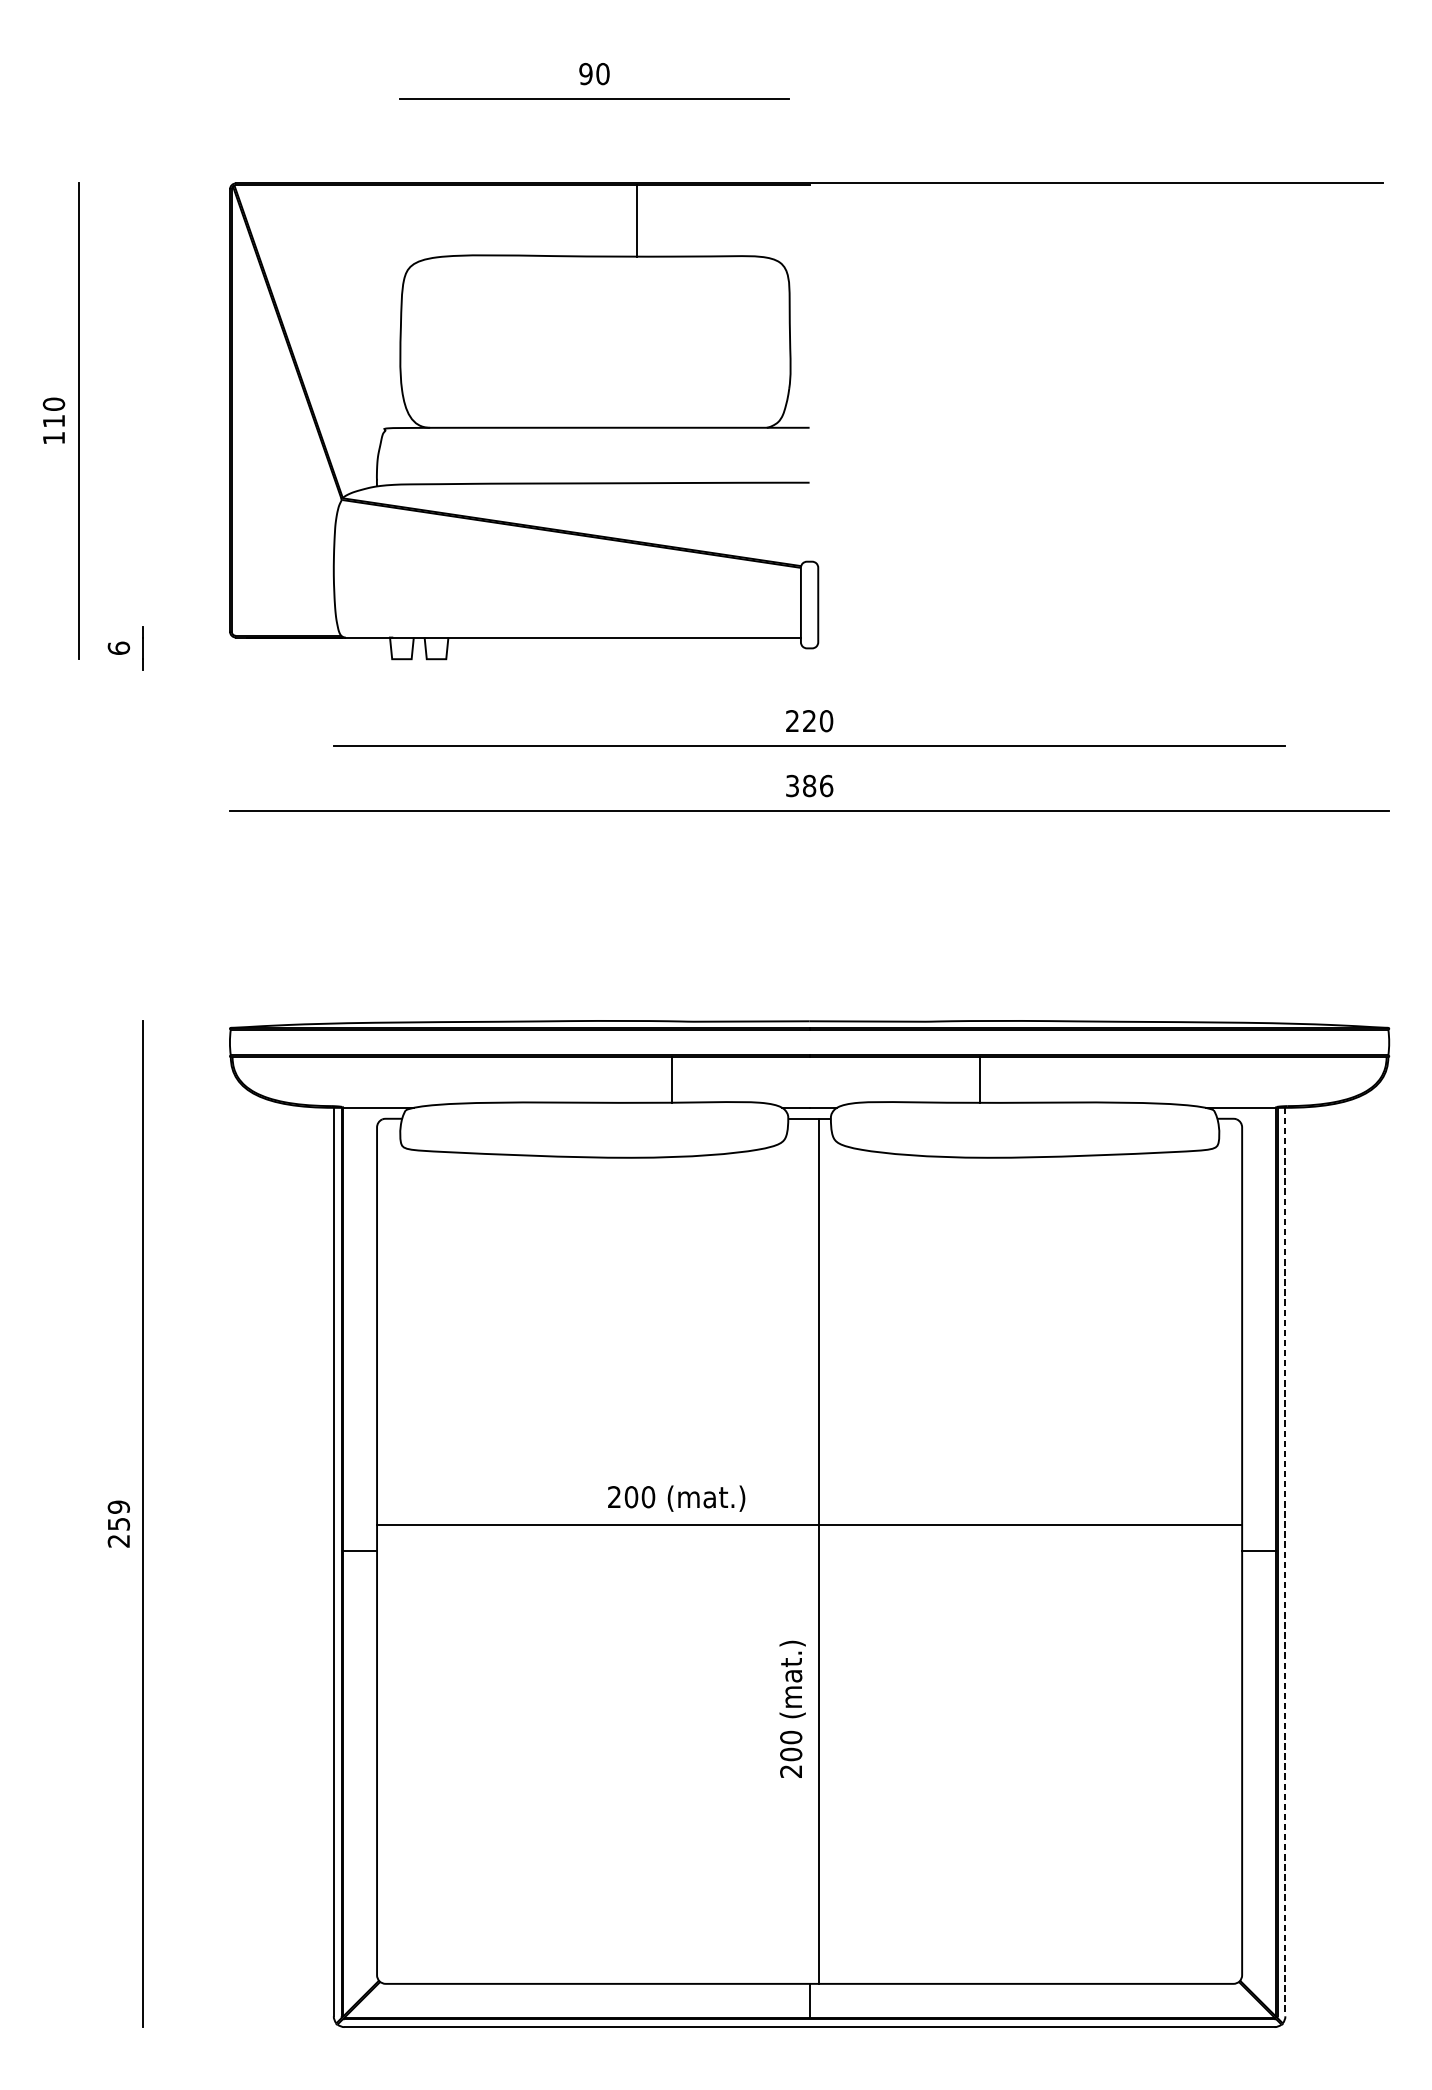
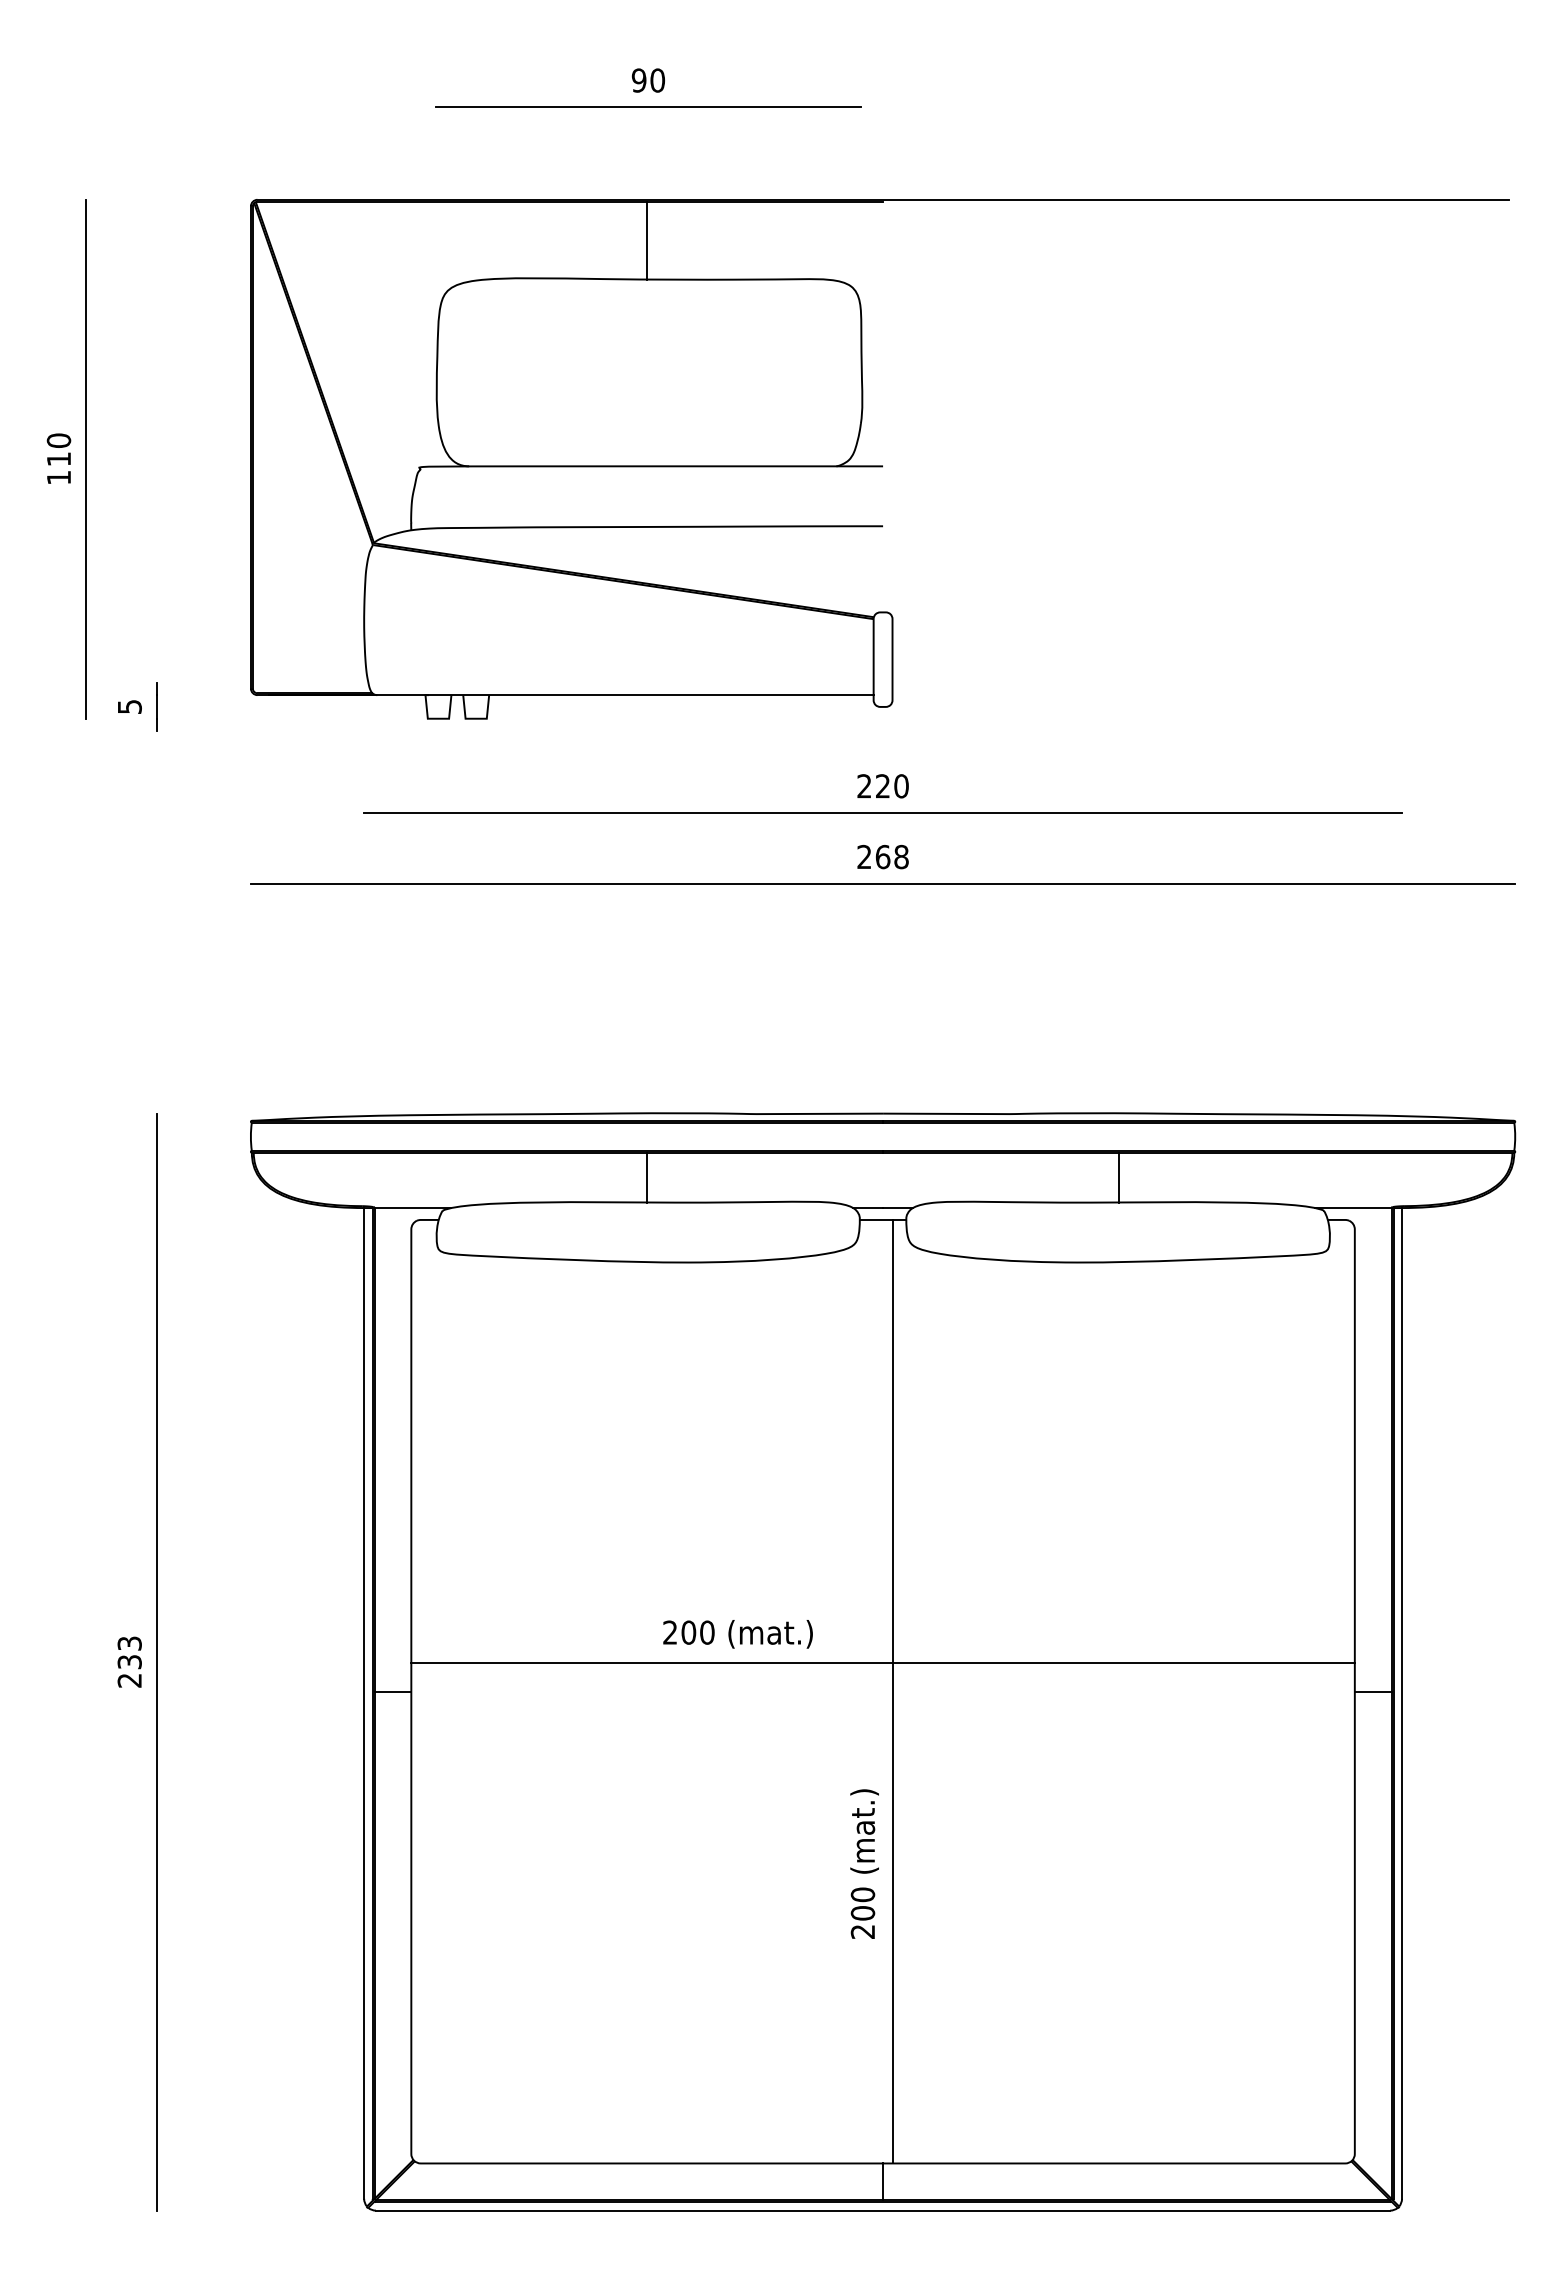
line: (637, 220) -> (647, 240), moved
text: (118, 647) -> (129, 706), 6 -> 5
text: (809, 785) -> (882, 856), 386 -> 268
line: (672, 1079) -> (647, 1177), moved
line: (979, 1079) -> (1118, 1177), moved
text: (118, 1515) -> (129, 1652), 259 -> 233
line: (1285, 1562) -> (1402, 1703), dashed -> solid

